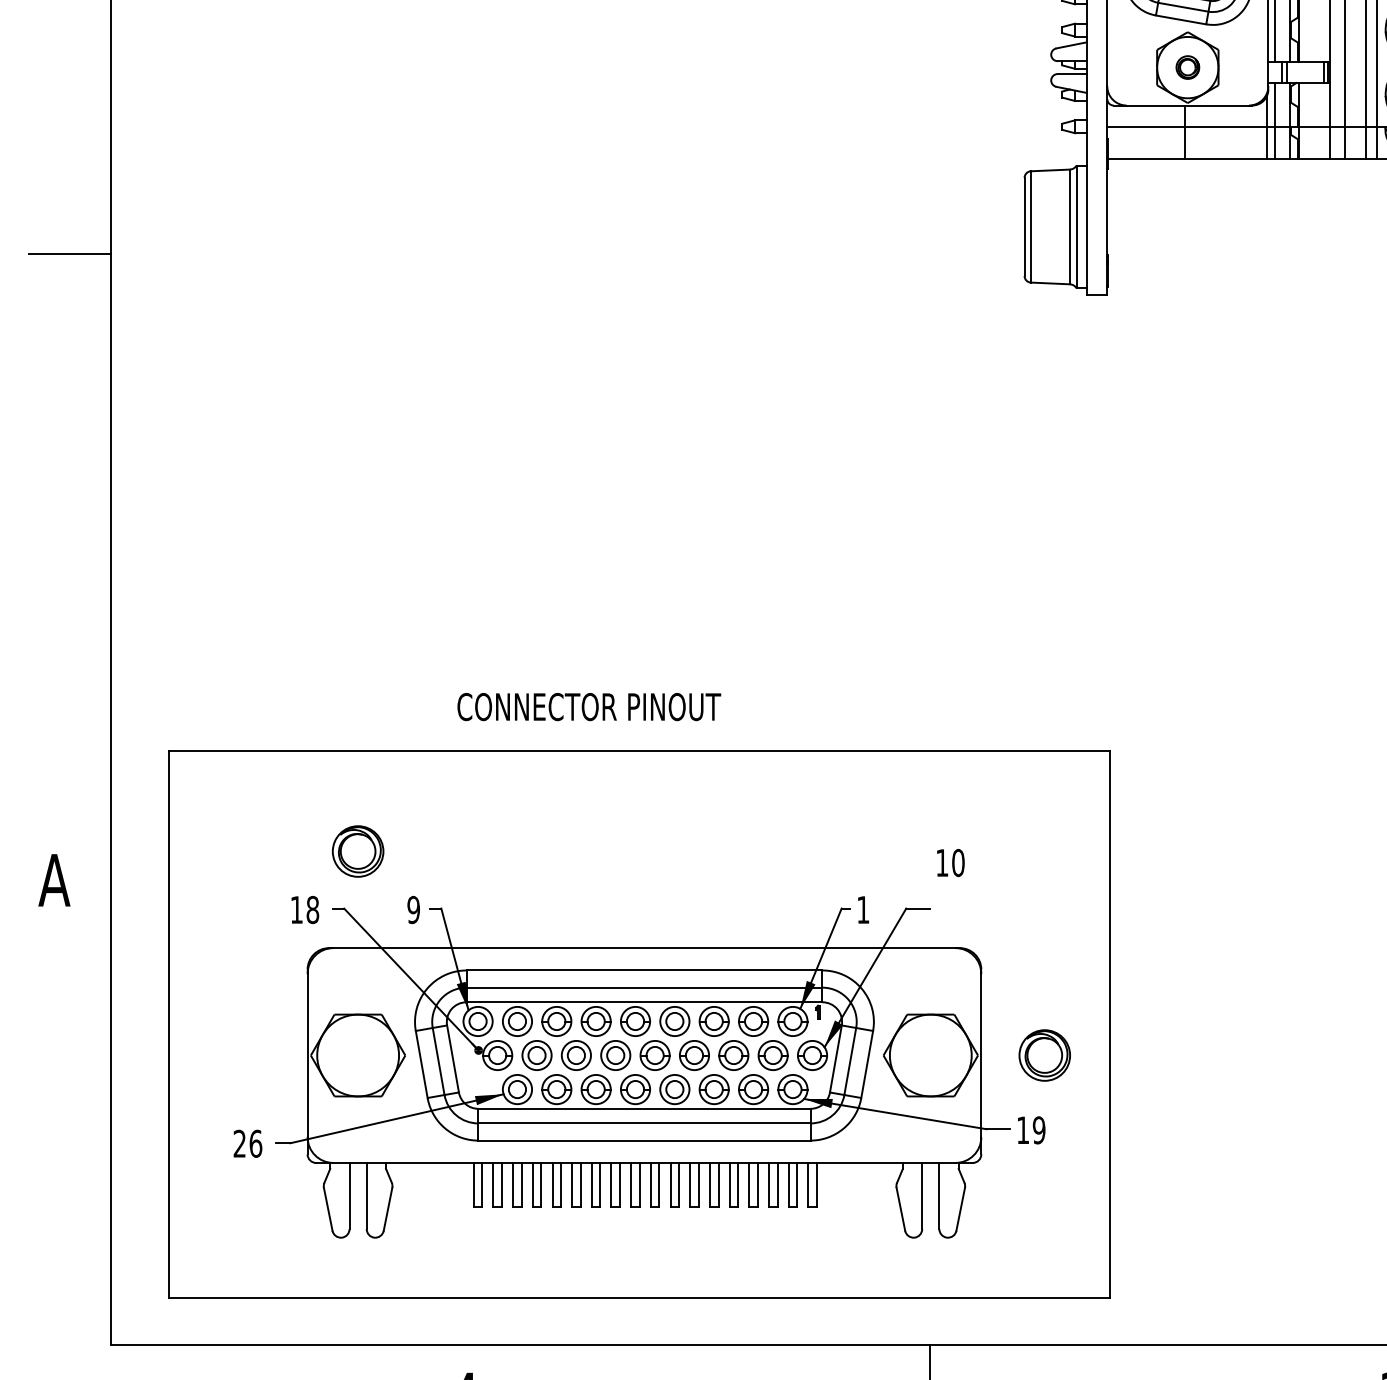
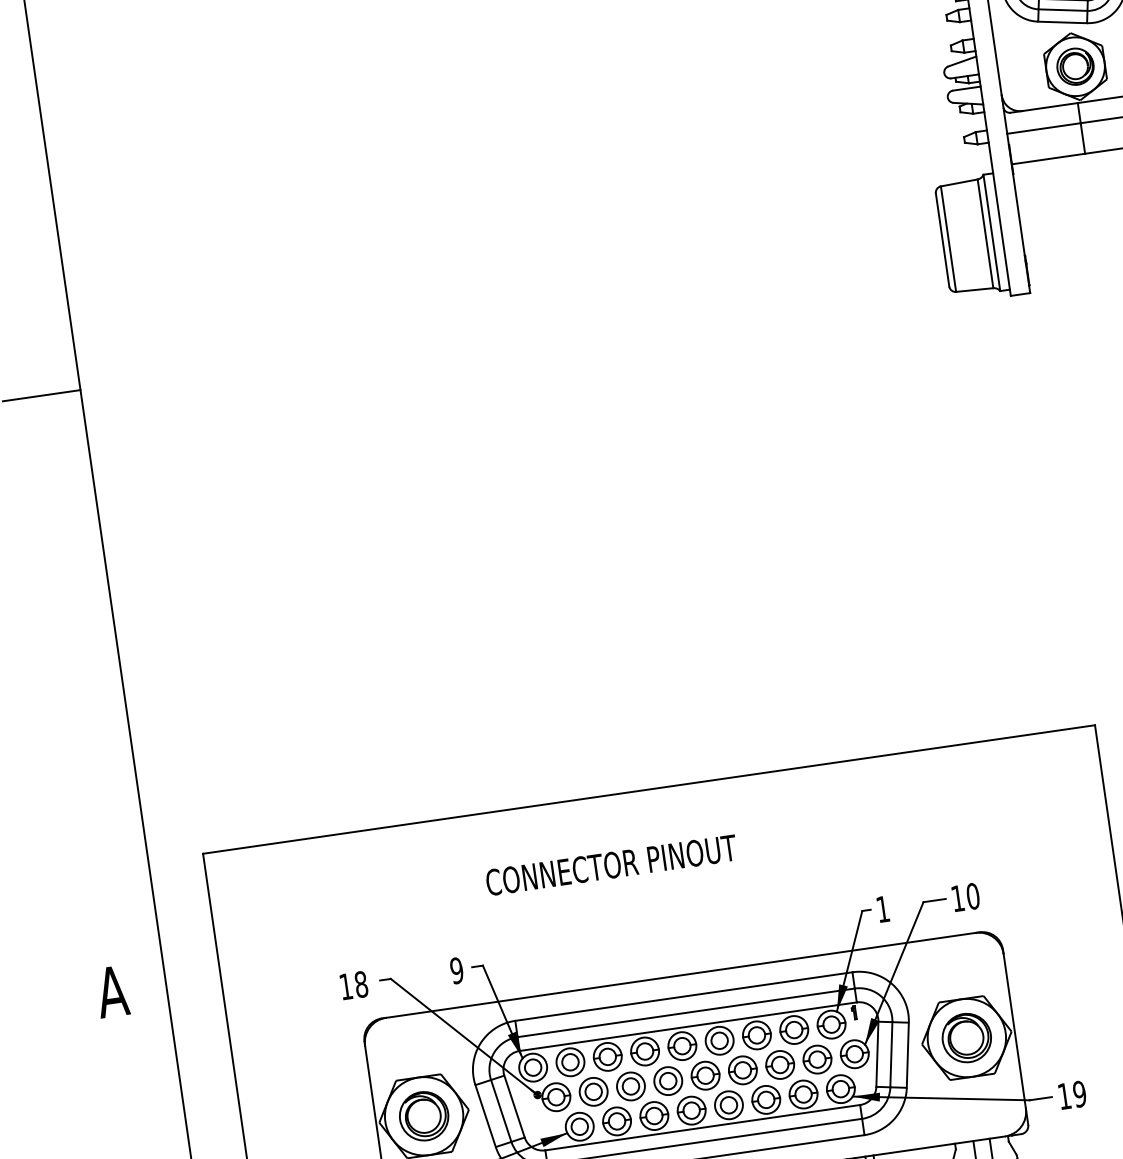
part: (1187, 67) -> (1075, 66), size x1.67
text: (589, 707) -> (611, 865), moved
part: (357, 851) -> (423, 1116), moved
text: (950, 863) -> (965, 897), moved
part: (1044, 1055) -> (966, 1038), moved

